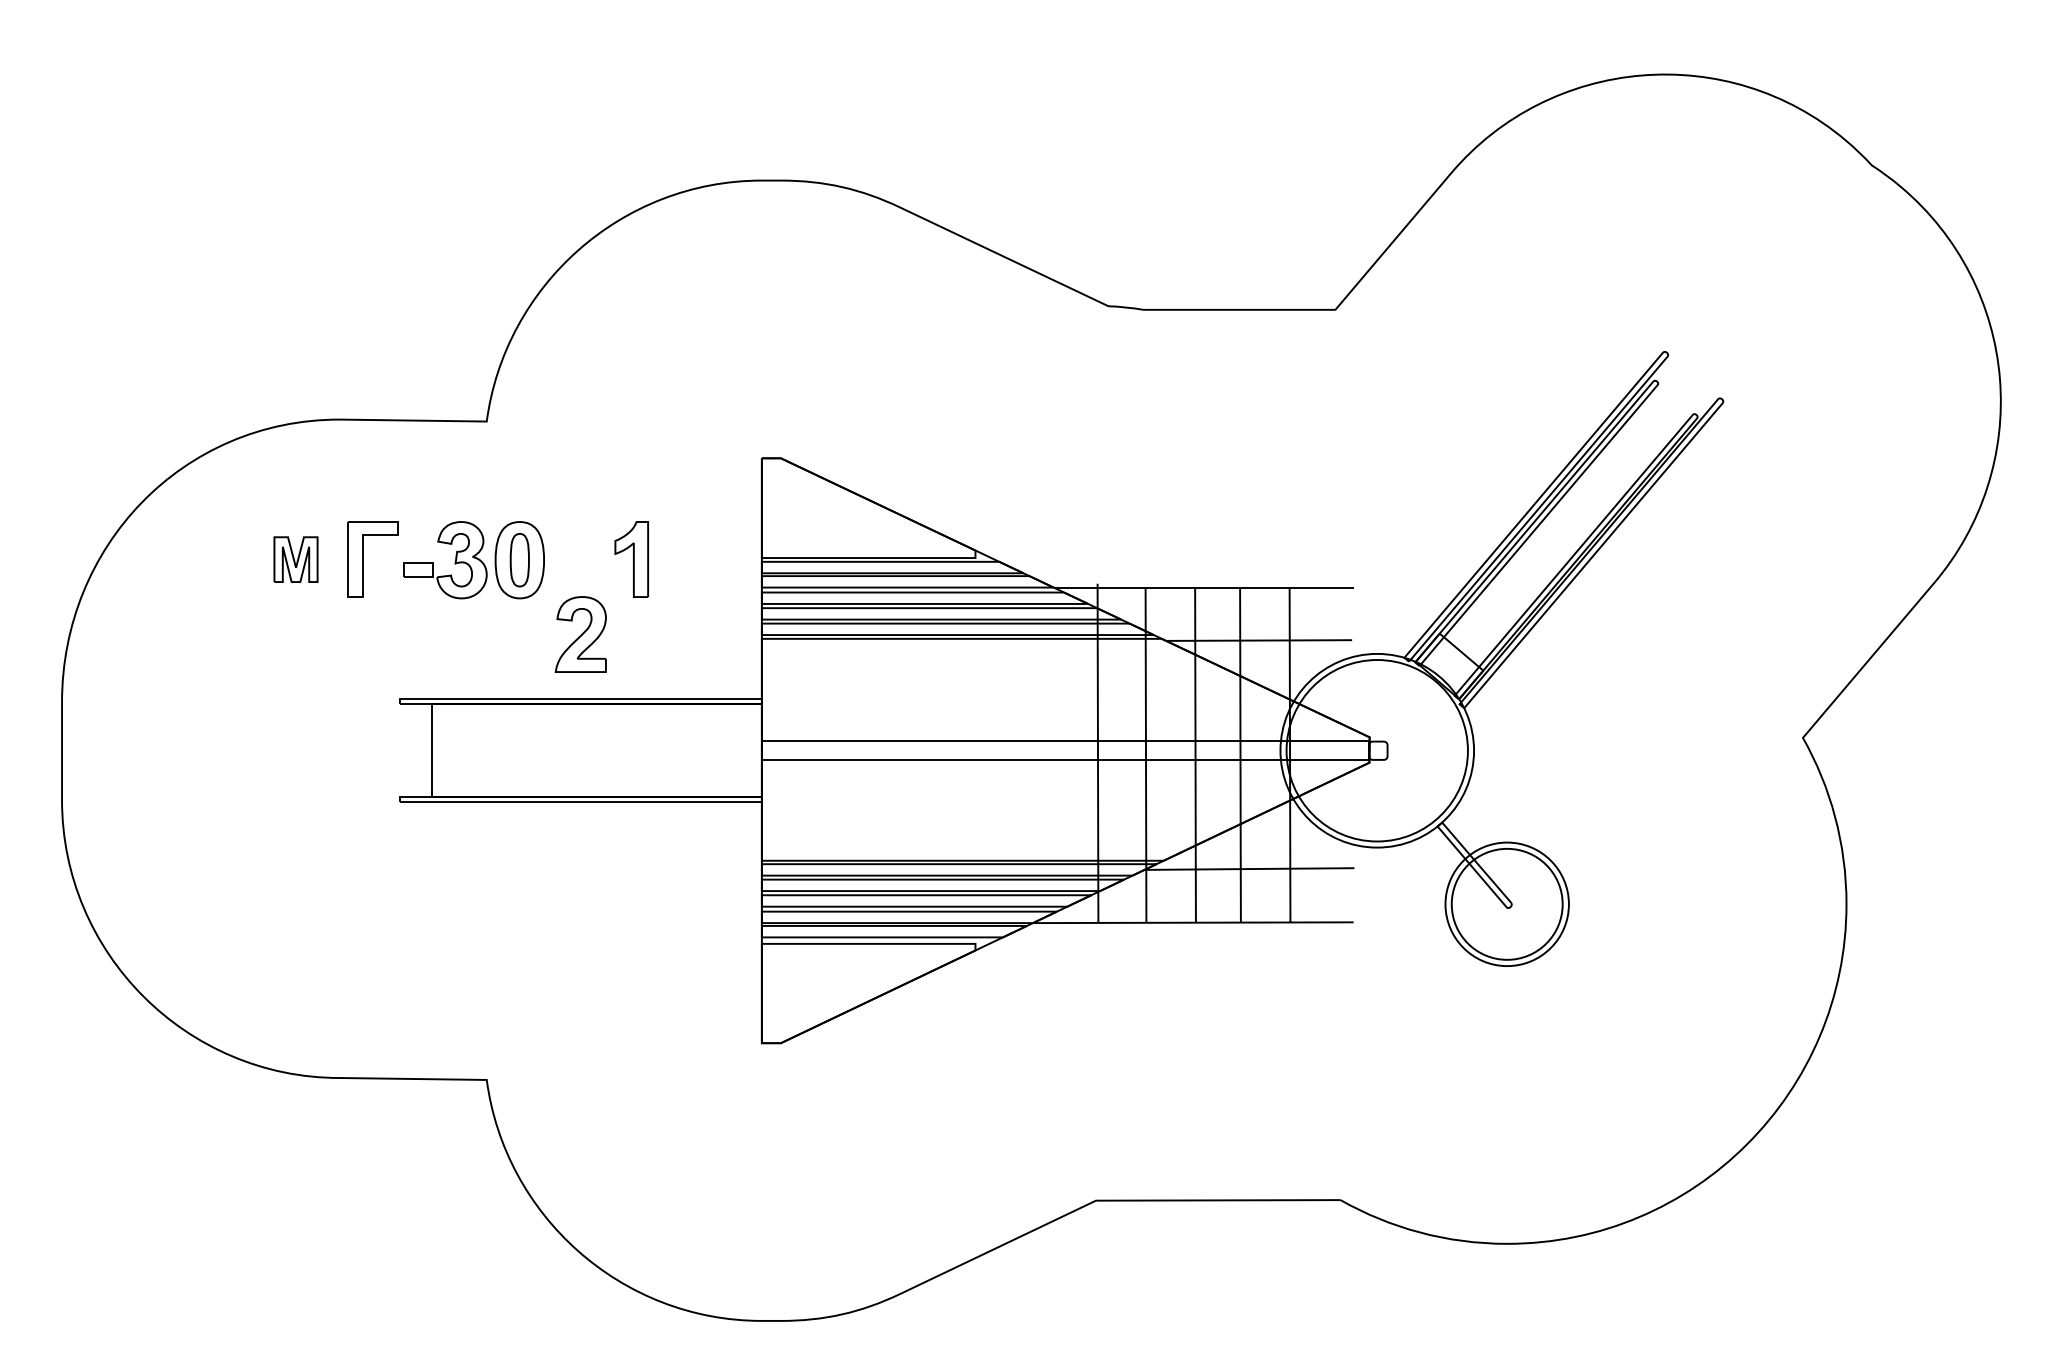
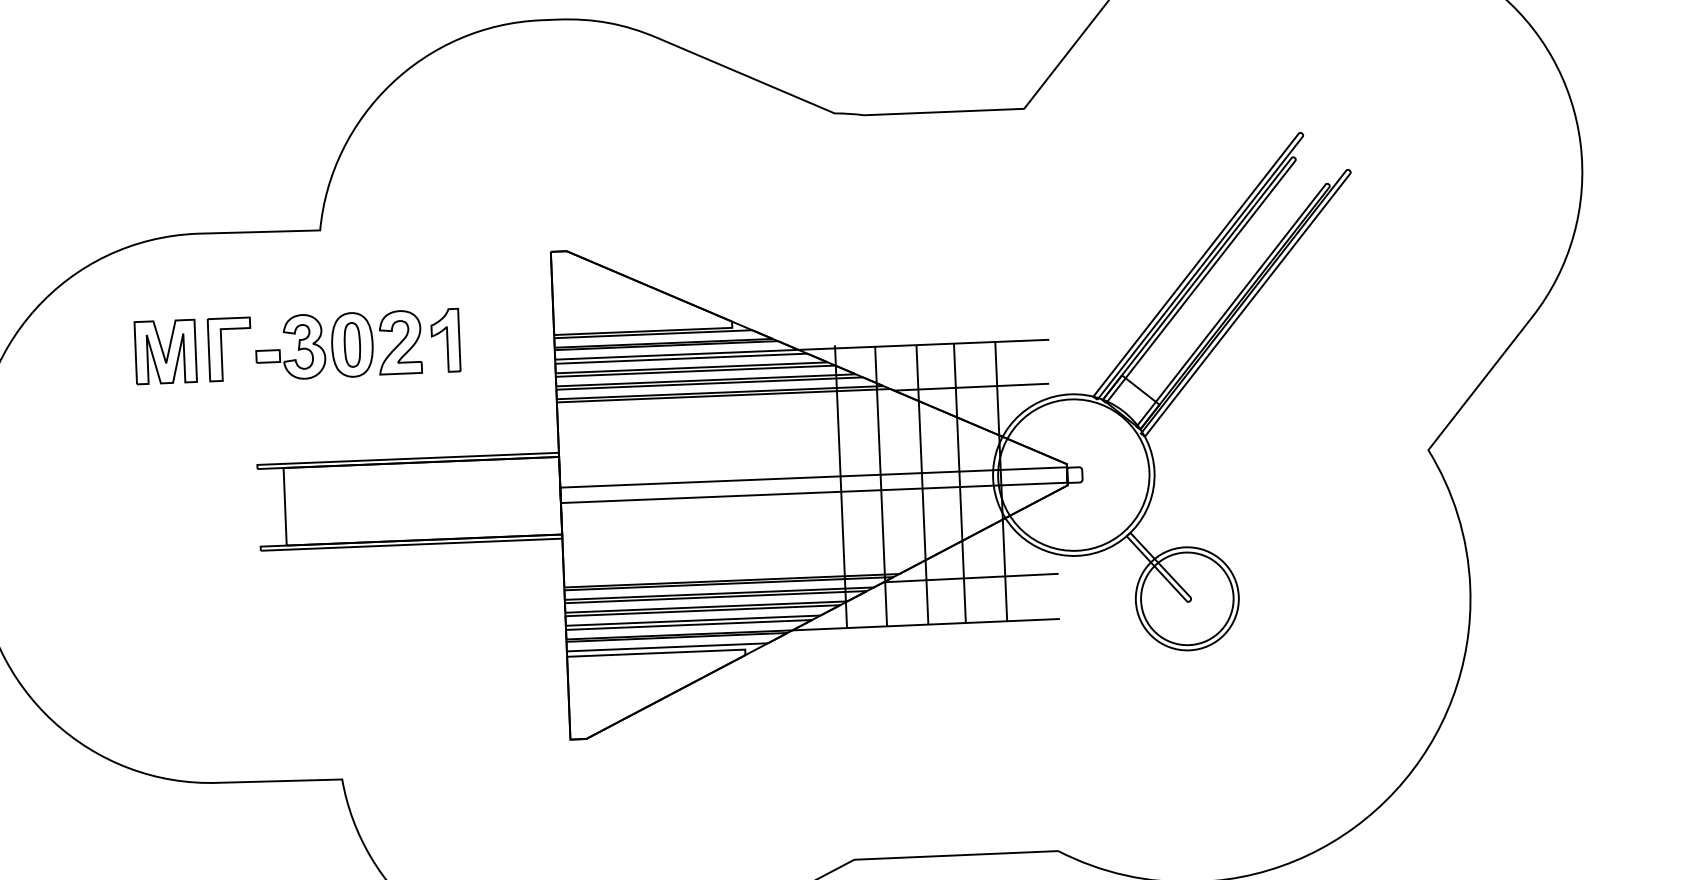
part: (295, 559) -> (165, 351), size x1.67
part: (580, 634) -> (399, 342), moved

